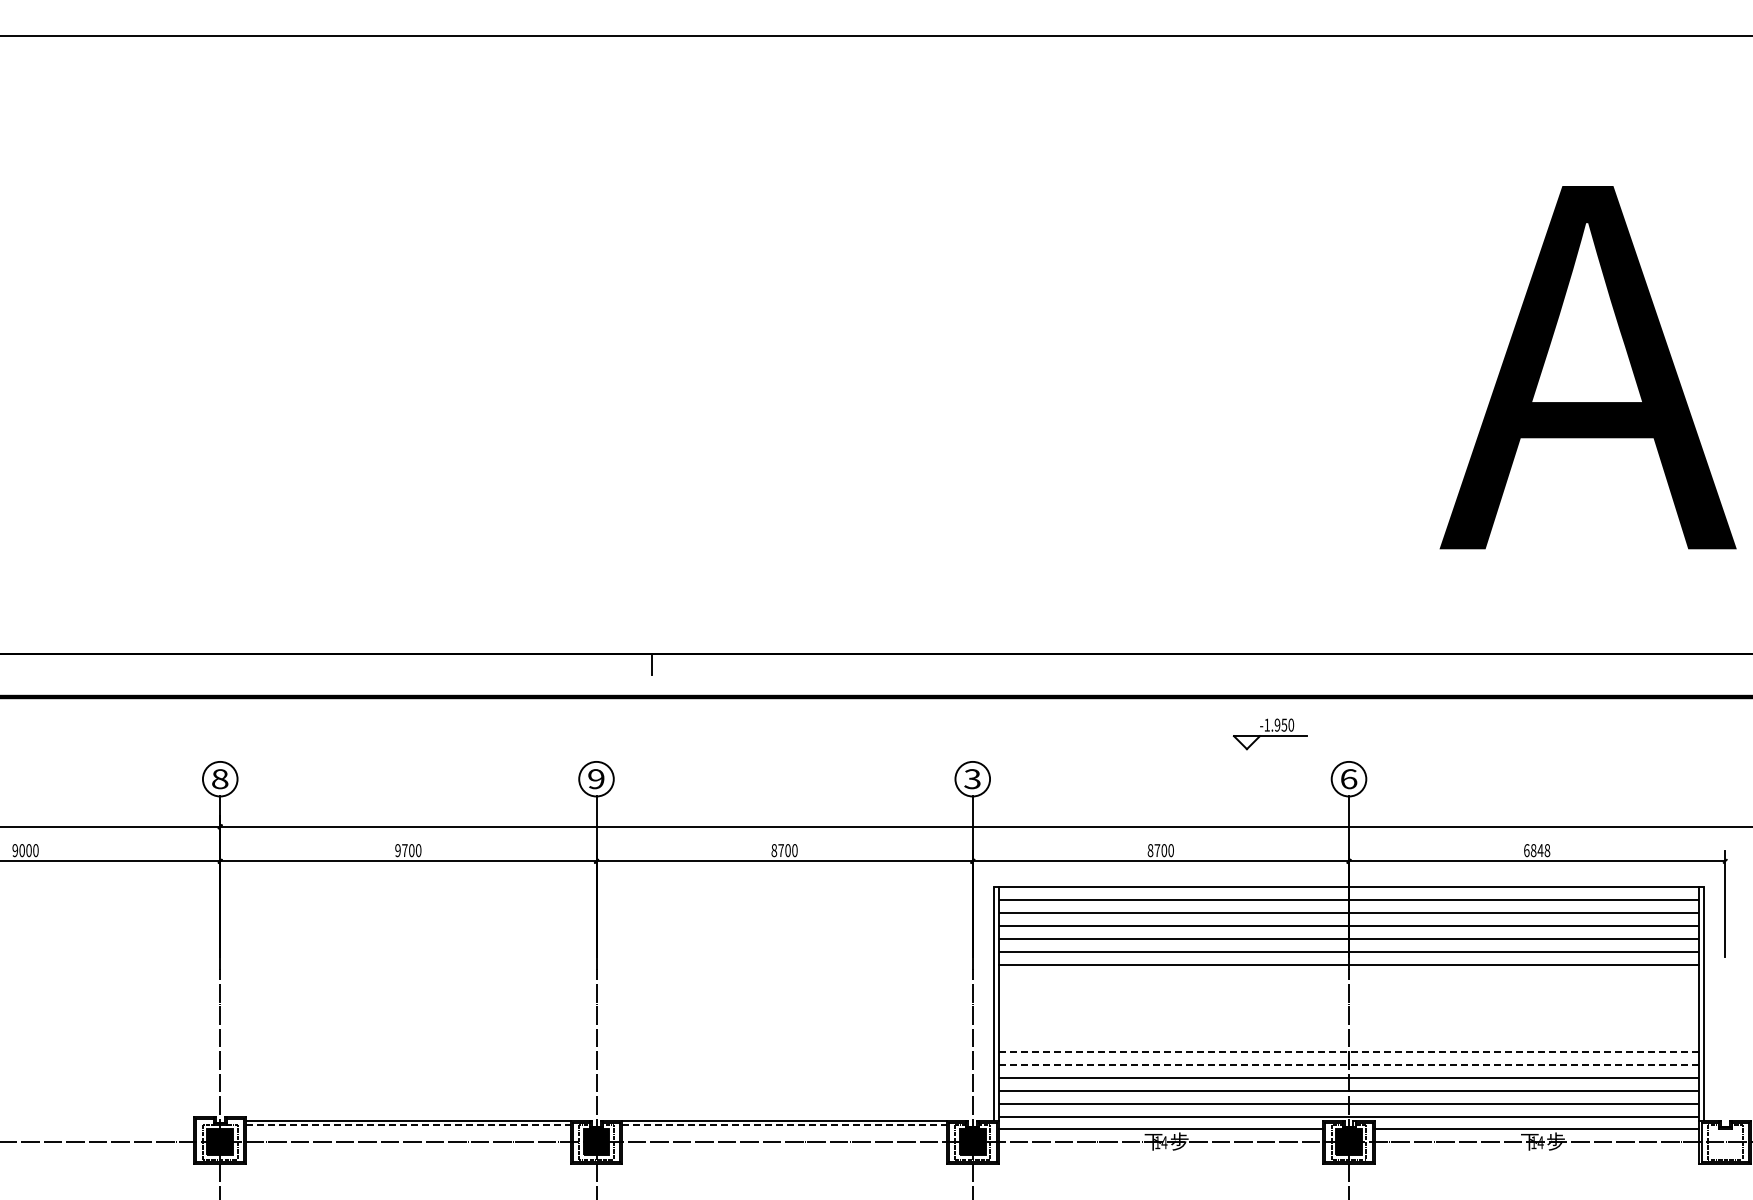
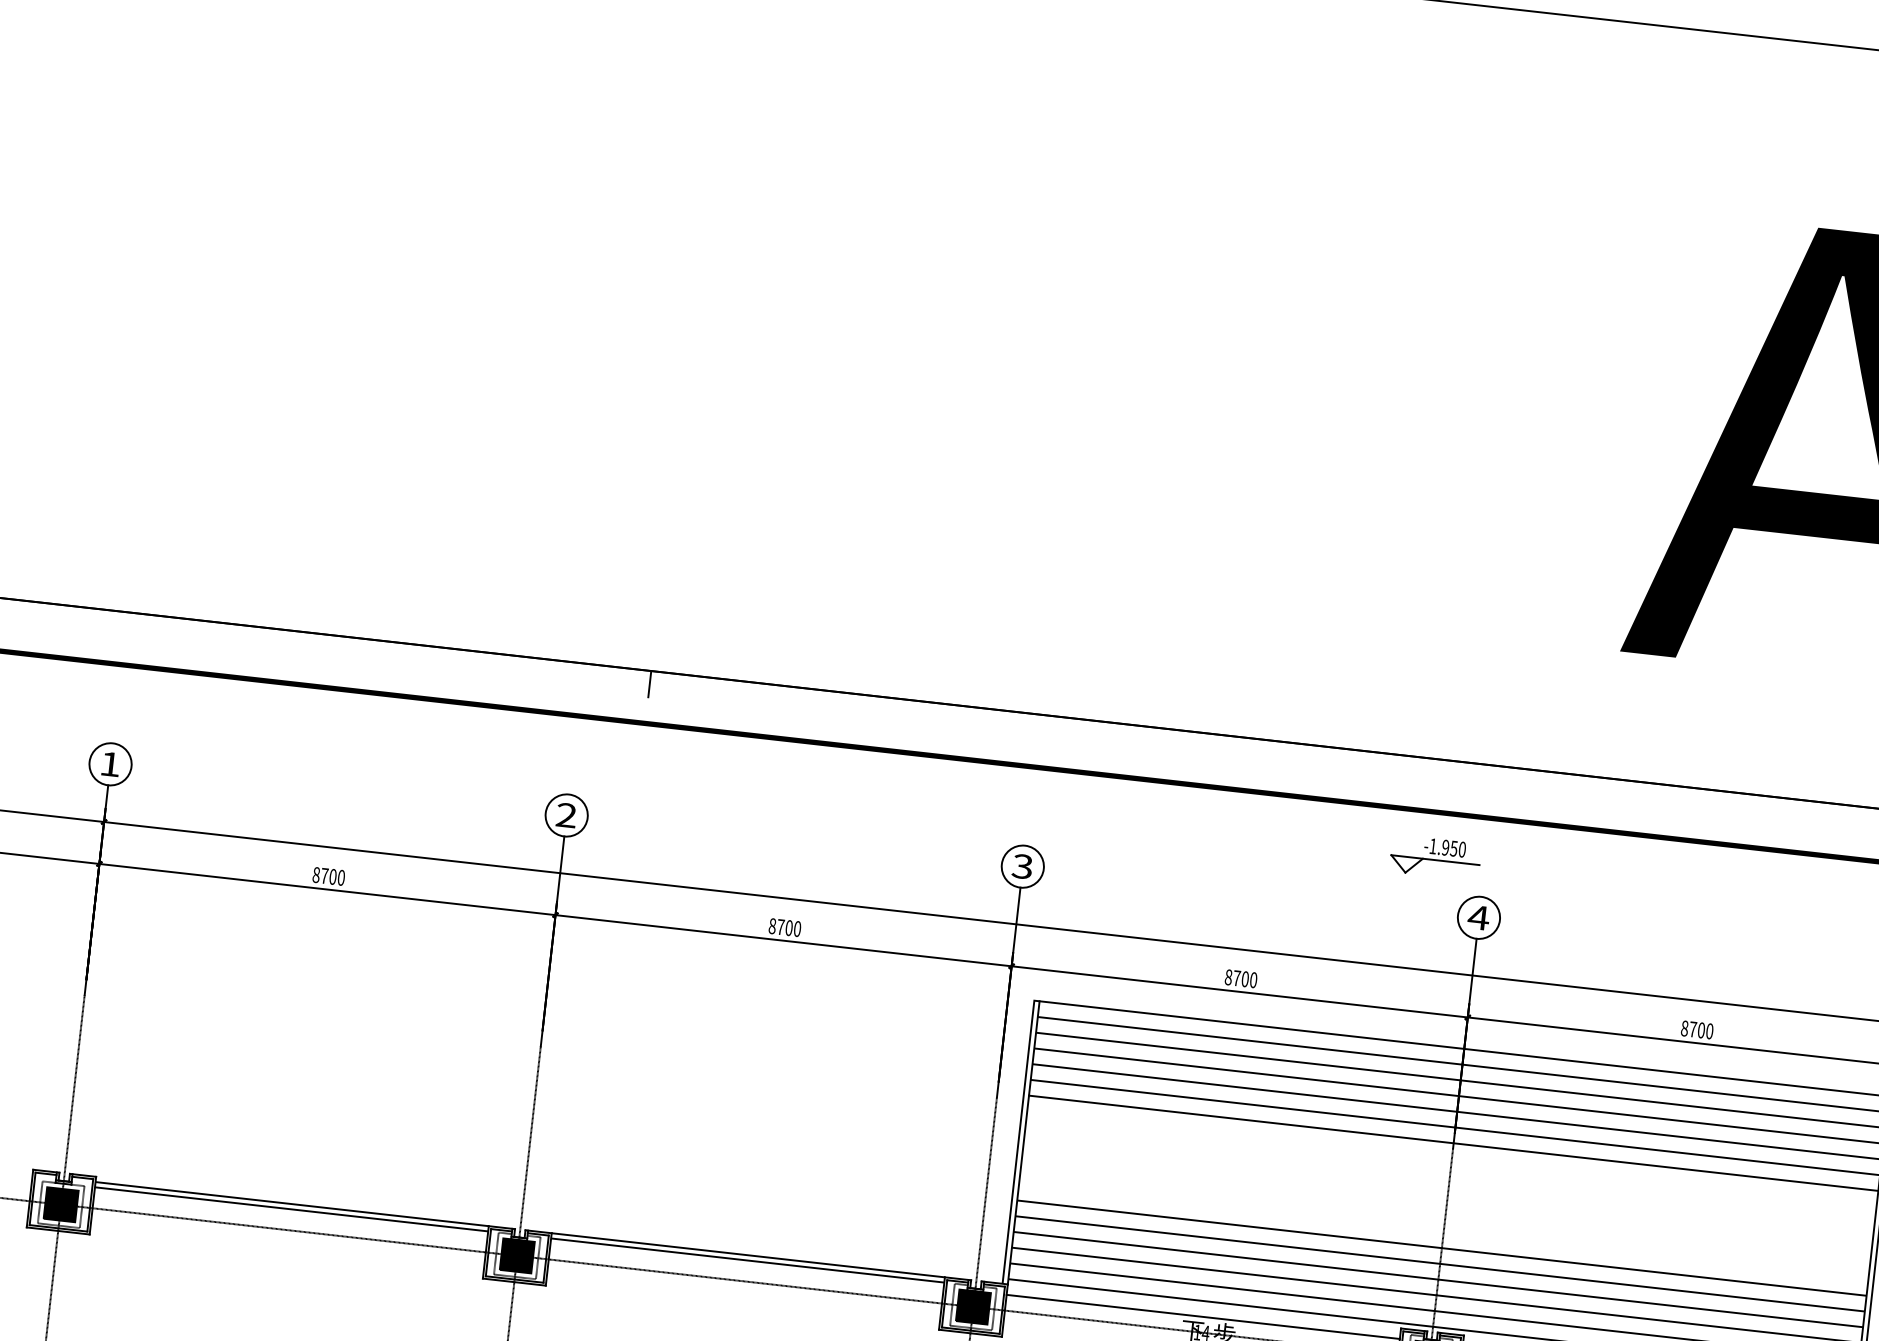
part: (1270, 734) -> (1435, 858), moved
text: (220, 779) -> (110, 764), 8 -> 1
text: (596, 779) -> (566, 815), 9 -> 2
text: (1348, 779) -> (1478, 918), 6 -> 4
text: (397, 850) -> (315, 874), 9700 -> 8700
text: (1537, 850) -> (1697, 1029), 6848 -> 8700
line: (1348, 1051) -> (1441, 1247), dashed -> solid
line: (1348, 1064) -> (1439, 1263), dashed -> solid
line: (408, 1125) -> (291, 1209), dashed -> solid
line: (785, 1125) -> (748, 1261), dashed -> solid

